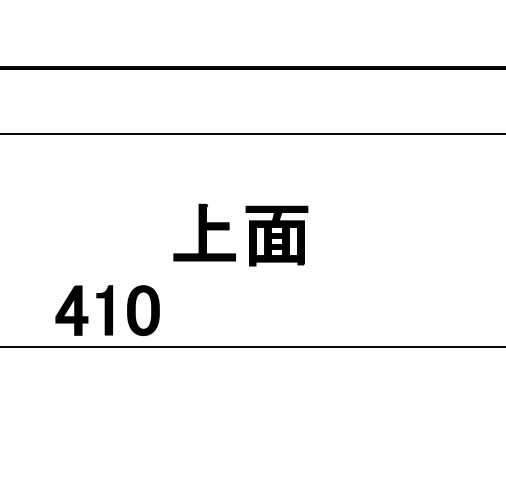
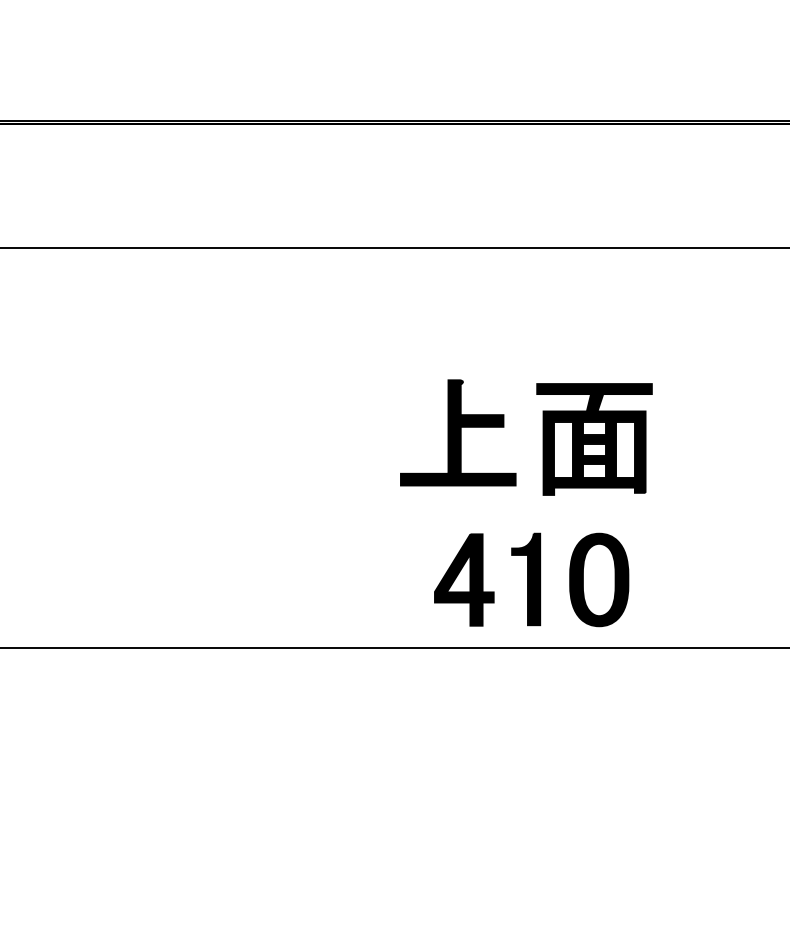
part: (107, 310) -> (531, 579), moved

